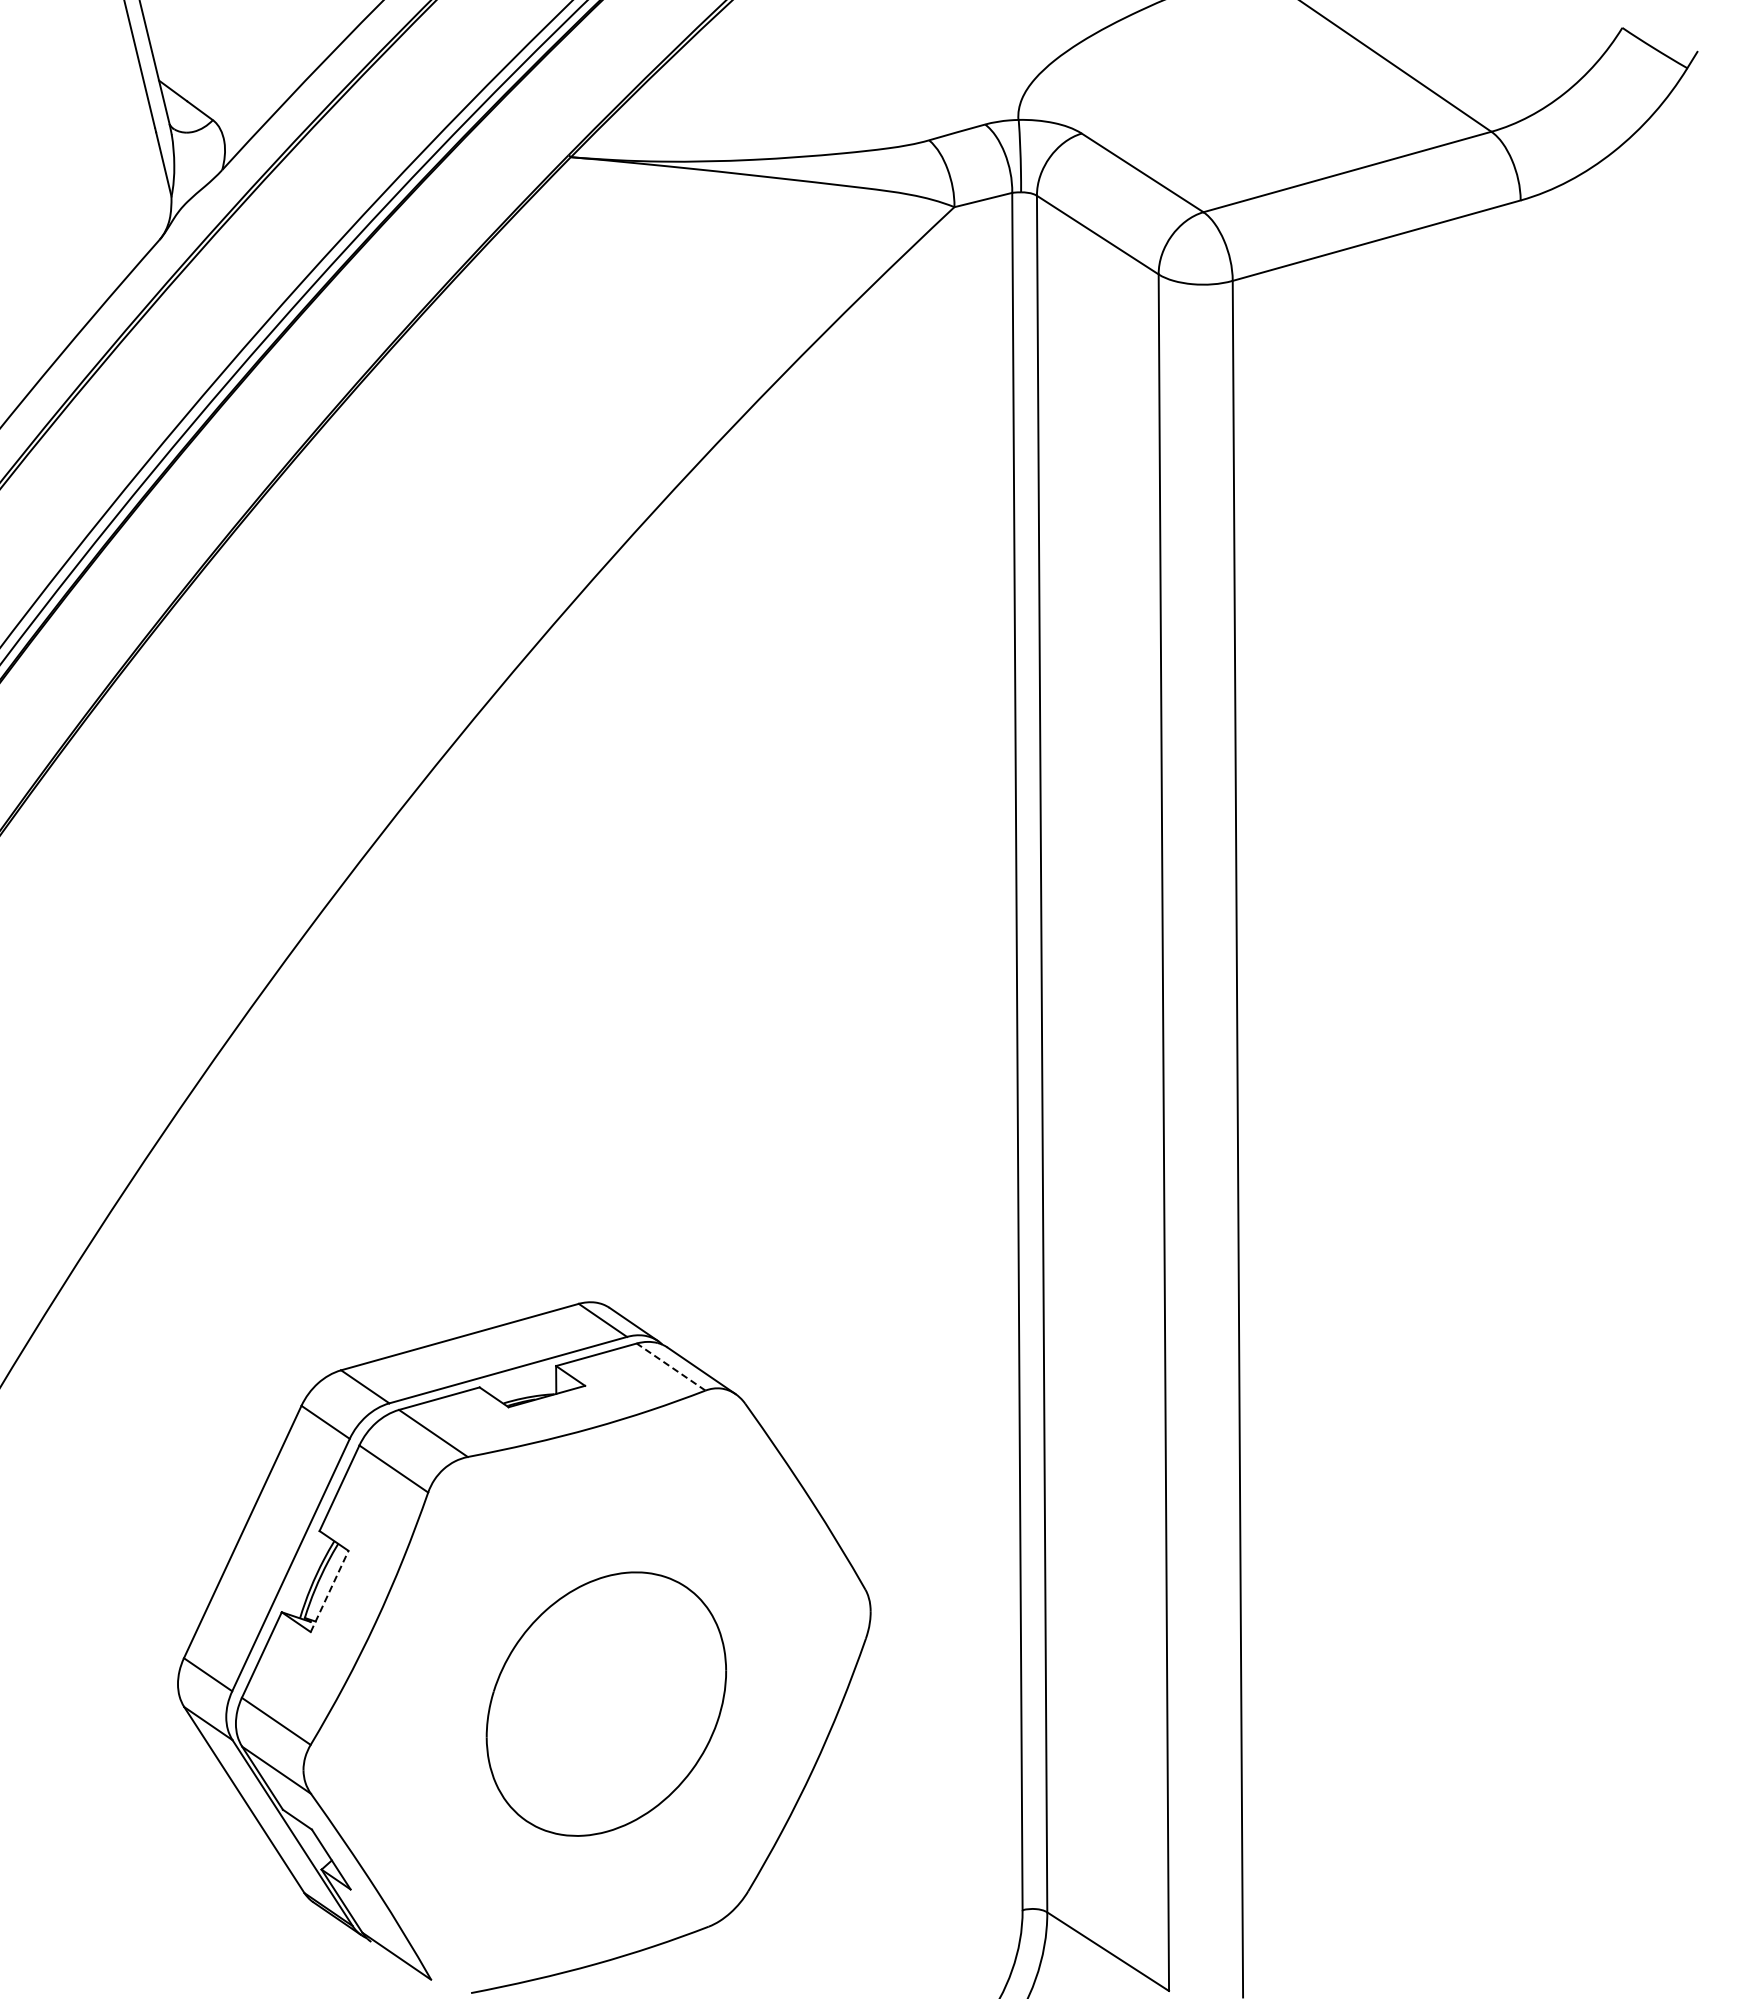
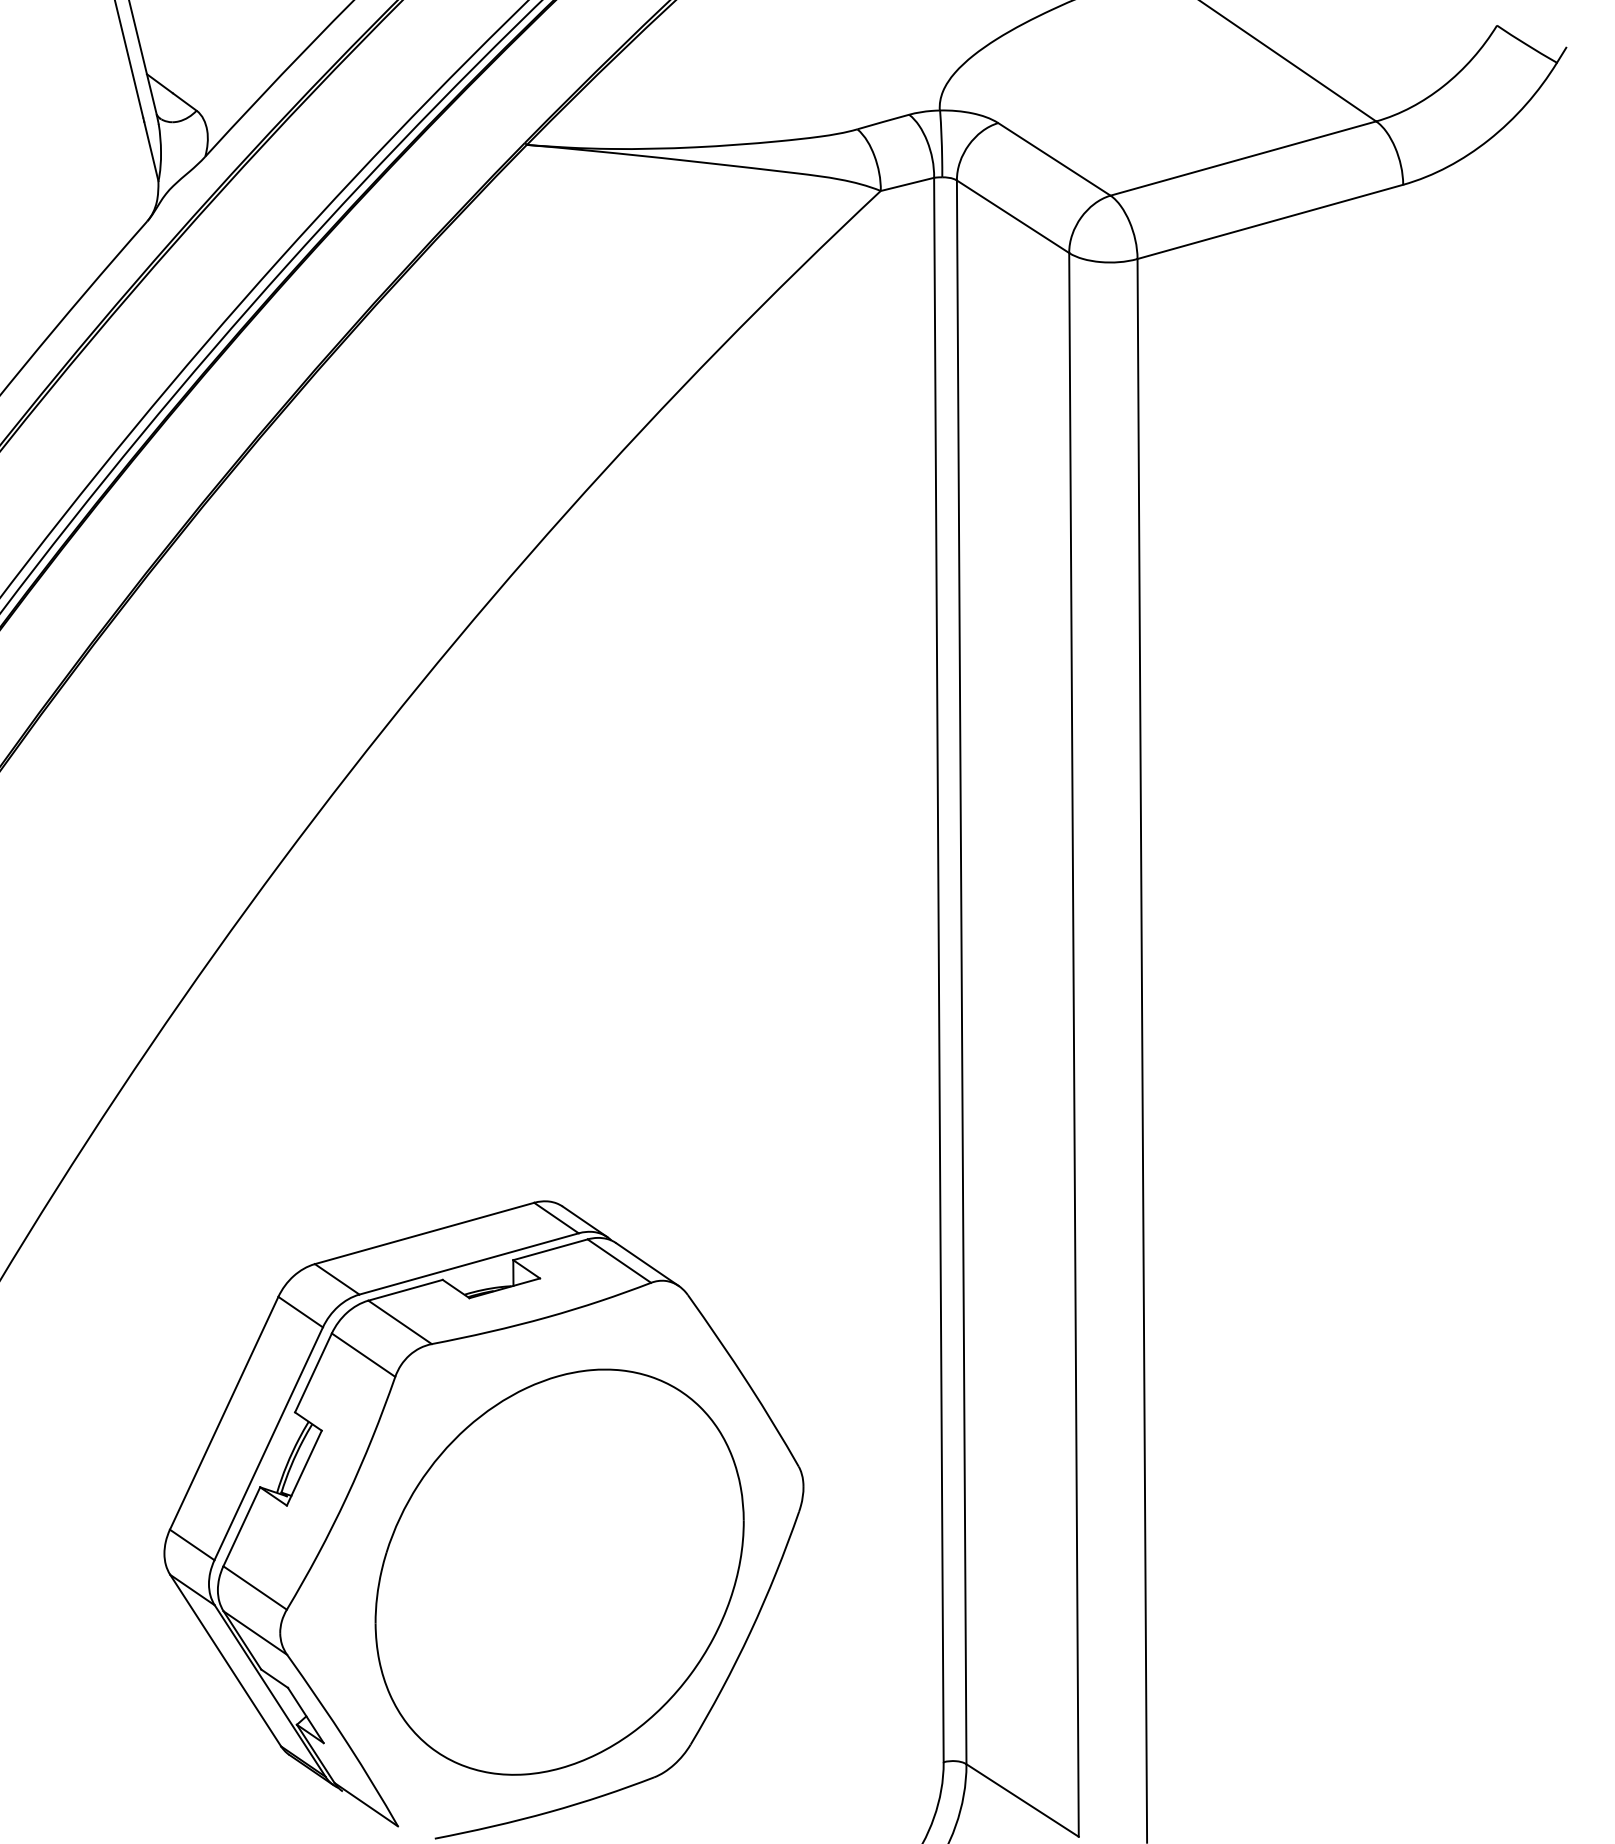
line: (671, 1367) -> (619, 1261), dashed -> solid
line: (329, 1591) -> (304, 1468), dashed -> solid
part: (606, 1703) -> (559, 1571), size x1.67

